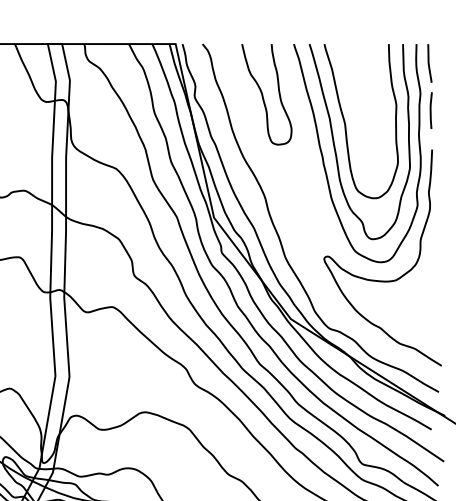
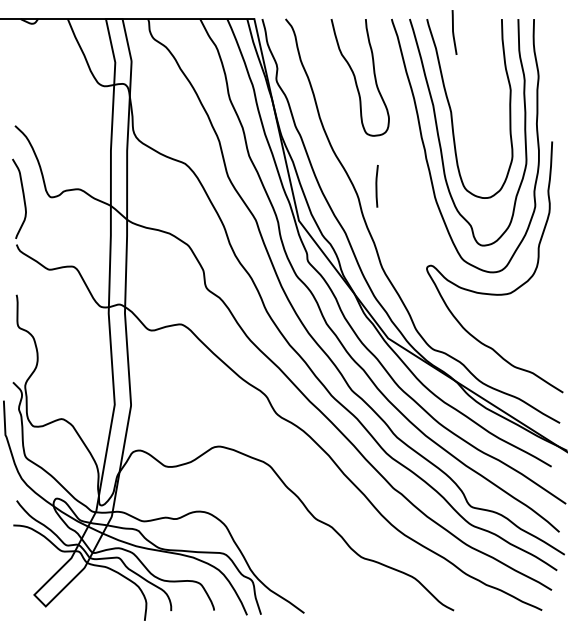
line: (429, 63) -> (454, 32), moved
line: (430, 110) -> (376, 186), moved

